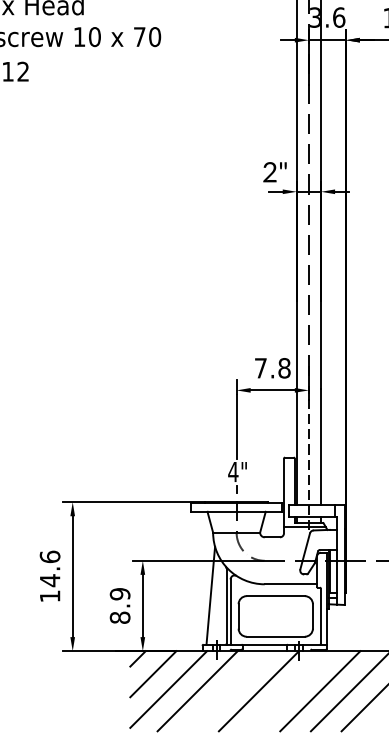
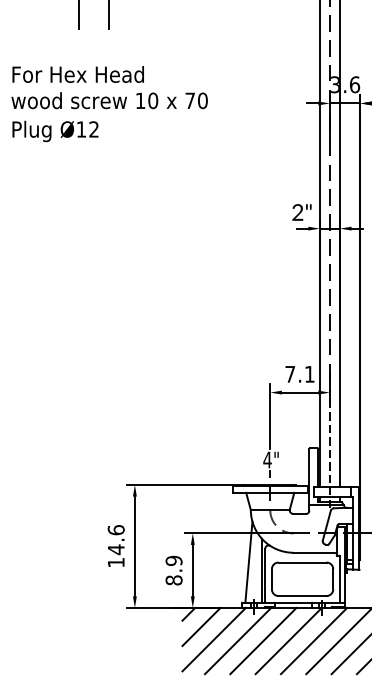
text: (284, 367) -> (309, 373), 7.8 -> 7.1
line: (228, 690) -> (263, 640), added
line: (288, 690) -> (313, 640), added

